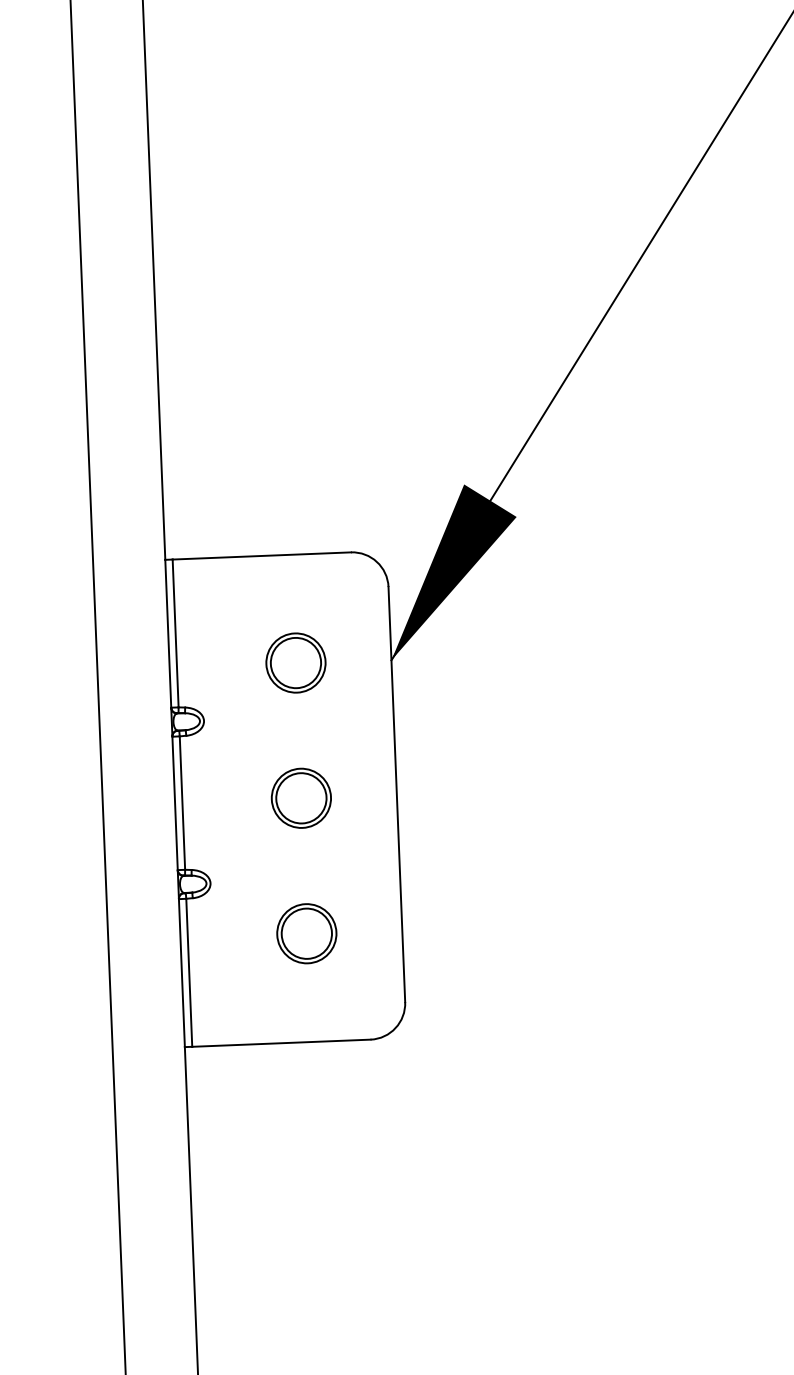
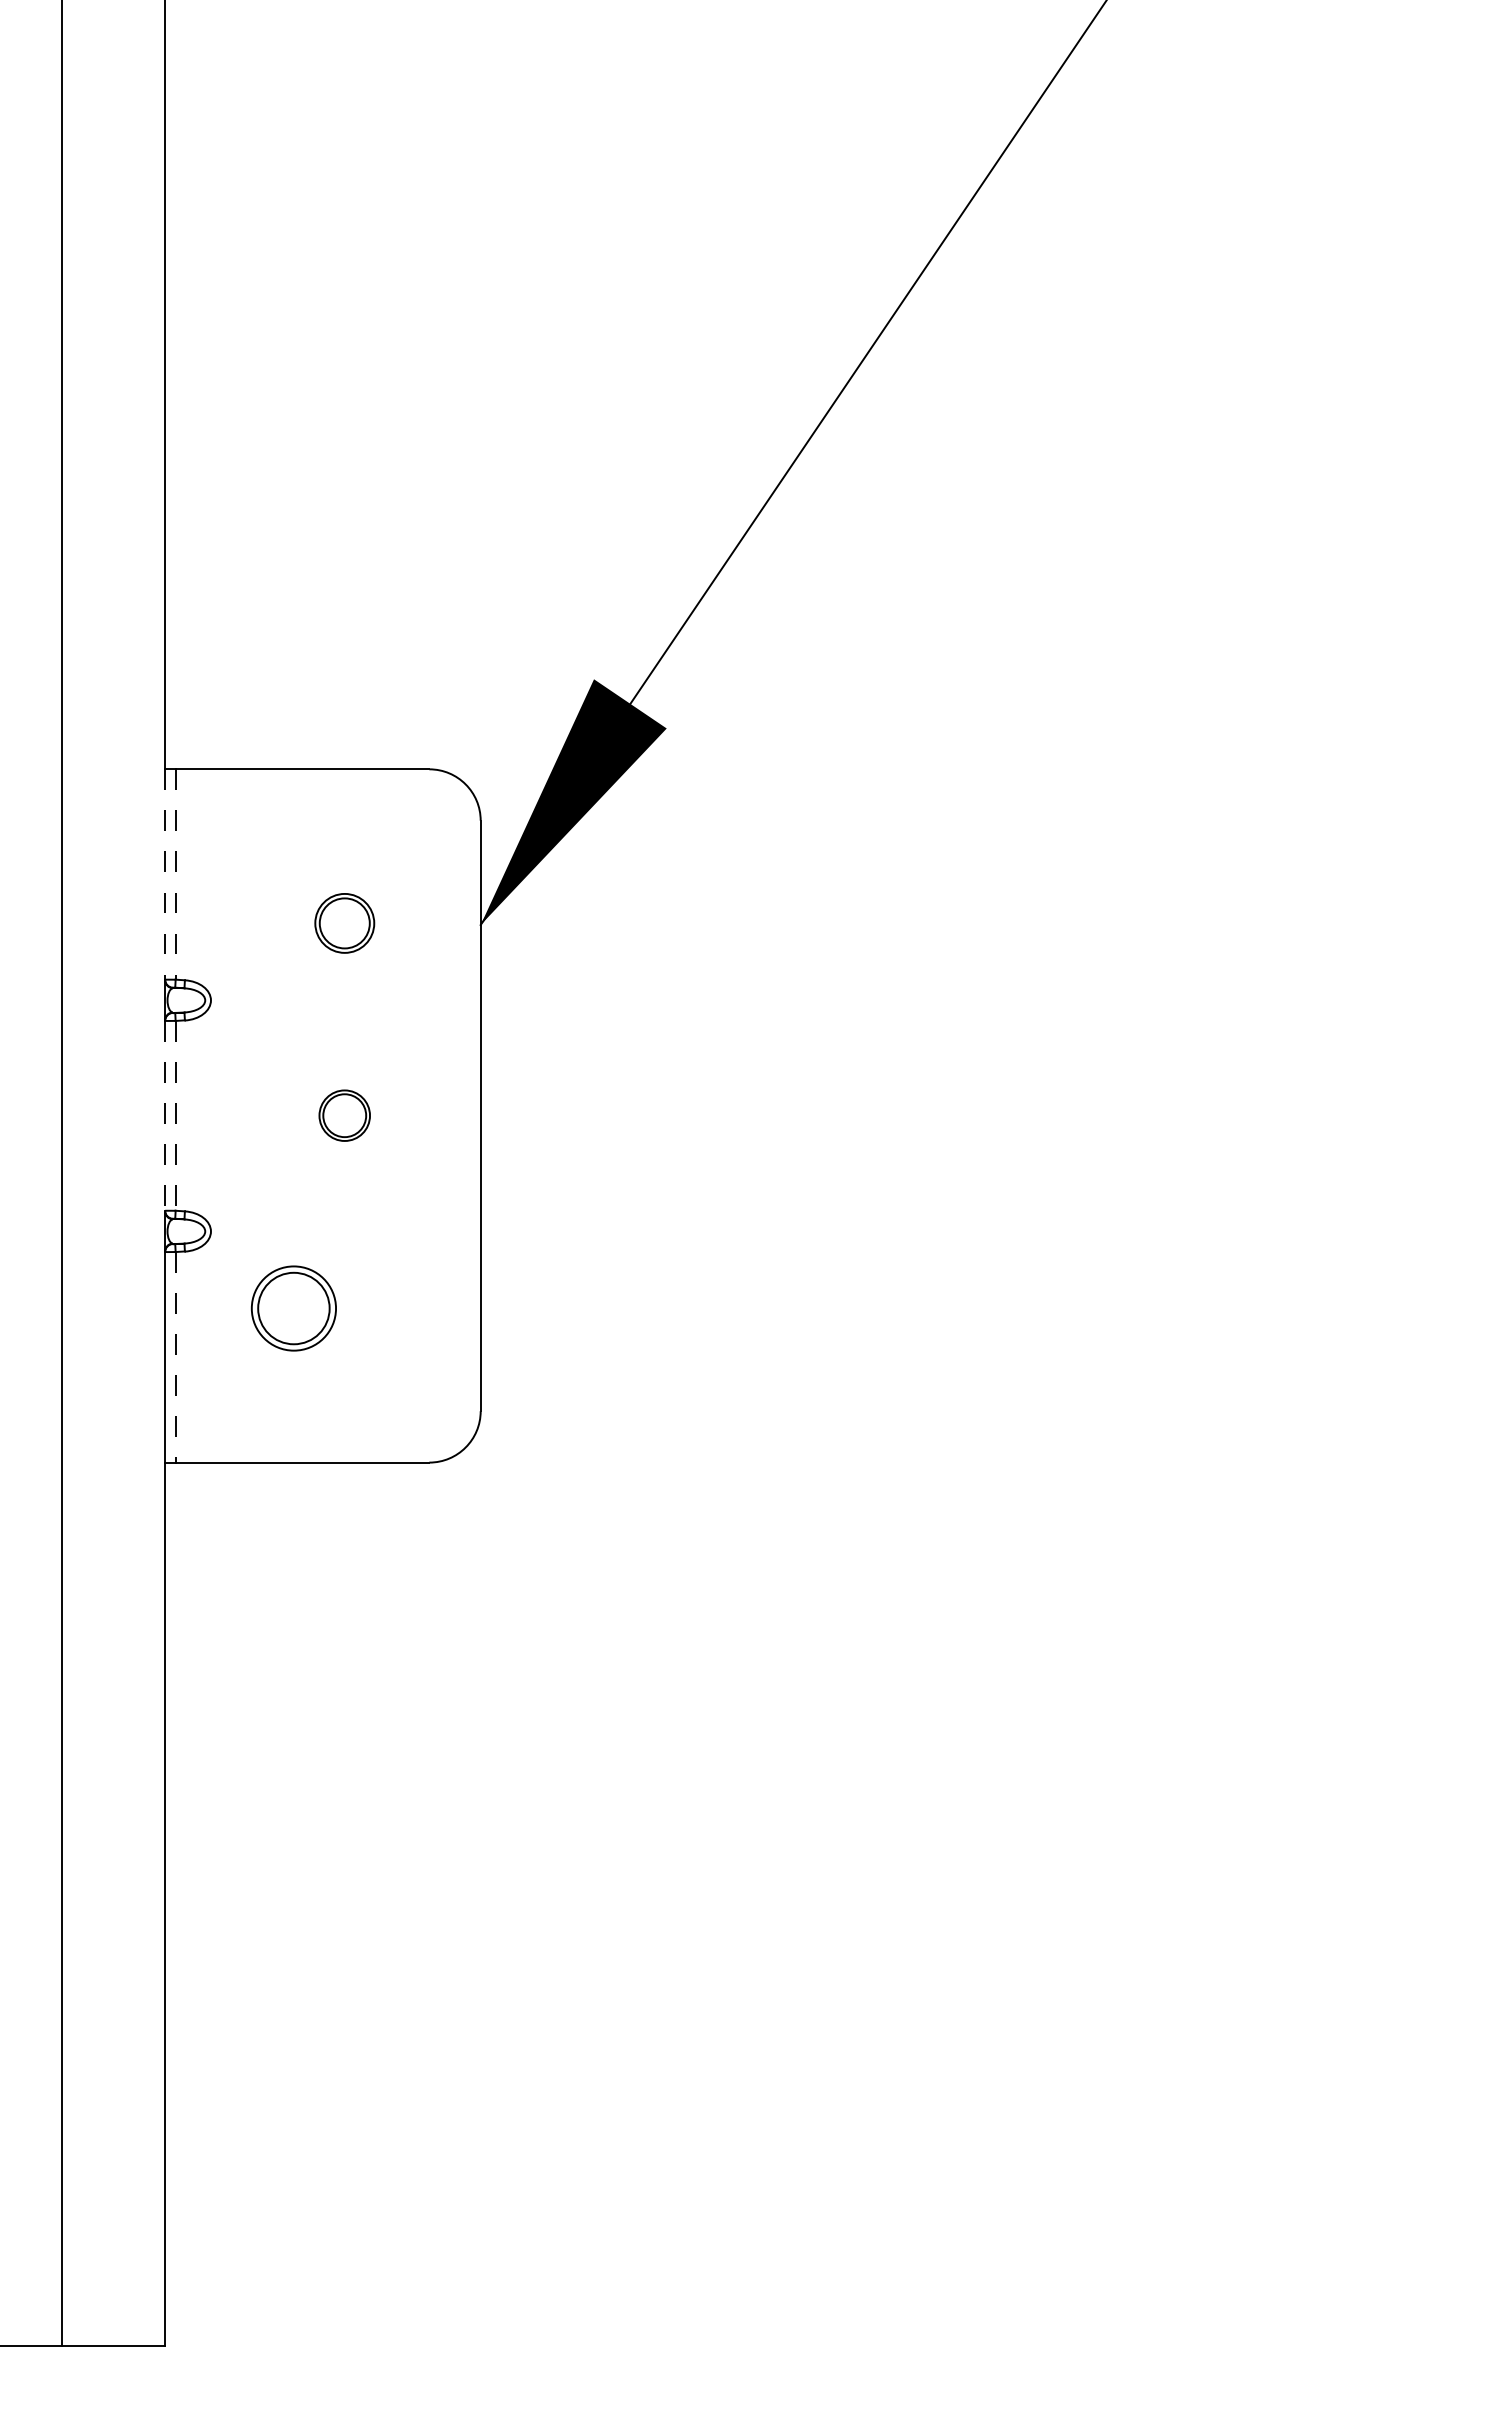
line: (168, 634) -> (165, 875), solid -> dashed
line: (175, 634) -> (175, 875), solid -> dashed
part: (295, 663) -> (344, 923), size x0.7
part: (301, 798) -> (344, 1115), size x0.6
line: (182, 802) -> (175, 1115), solid -> dashed
line: (175, 803) -> (165, 1115), solid -> dashed
part: (306, 933) -> (293, 1308), moved
line: (189, 972) -> (175, 1357), solid -> dashed

